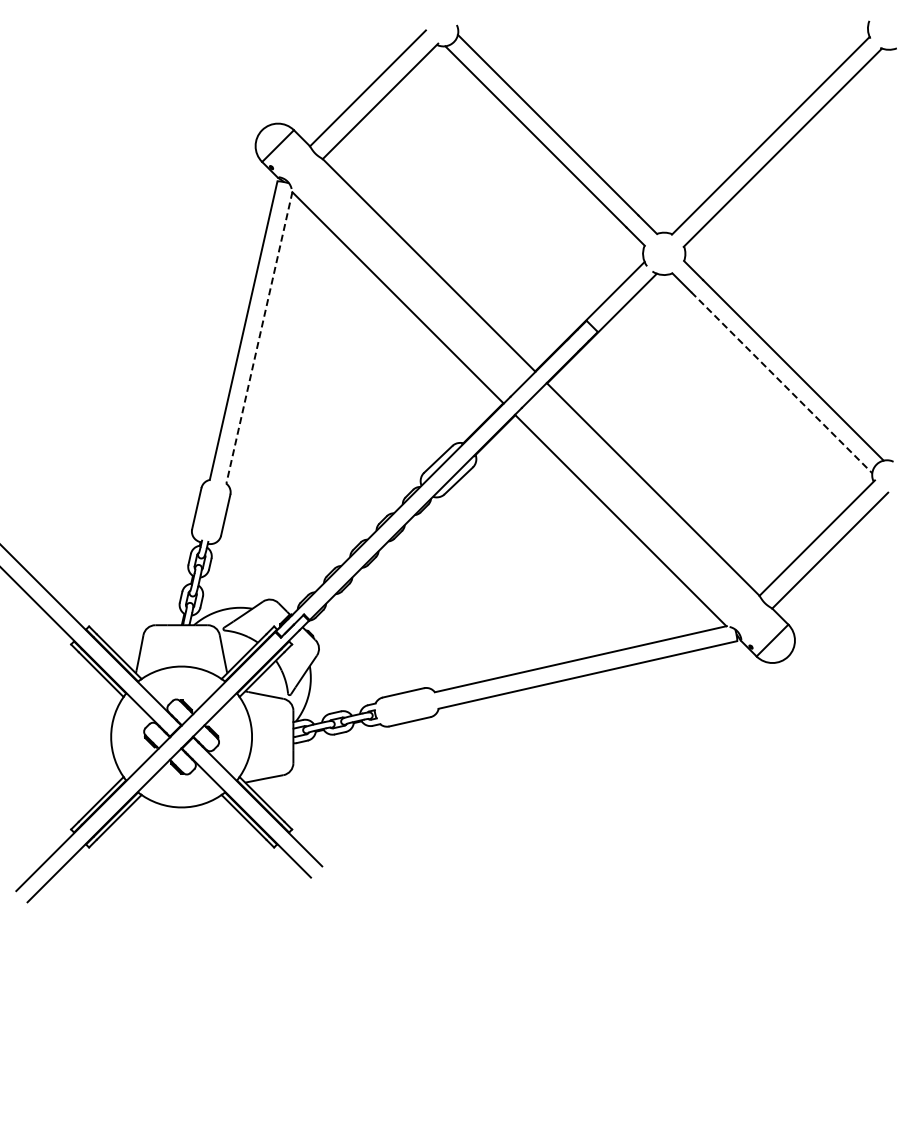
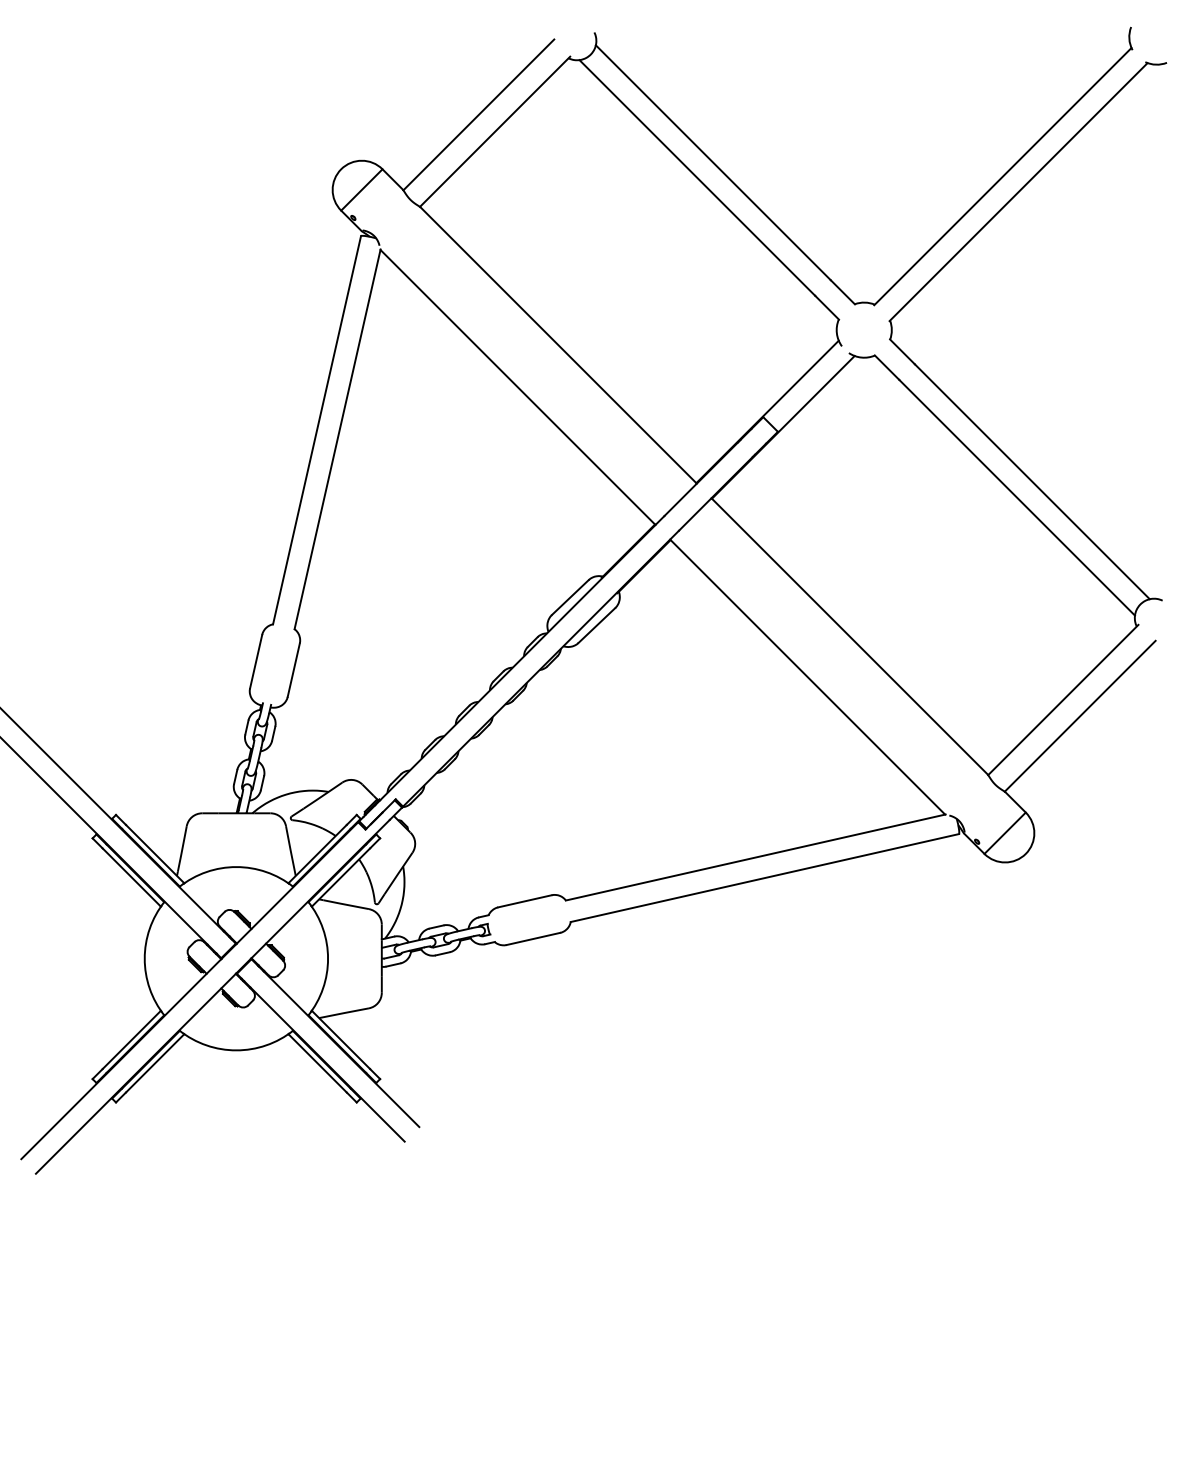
line: (259, 337) -> (337, 438), dashed -> solid
line: (782, 383) -> (1018, 498), dashed -> solid

